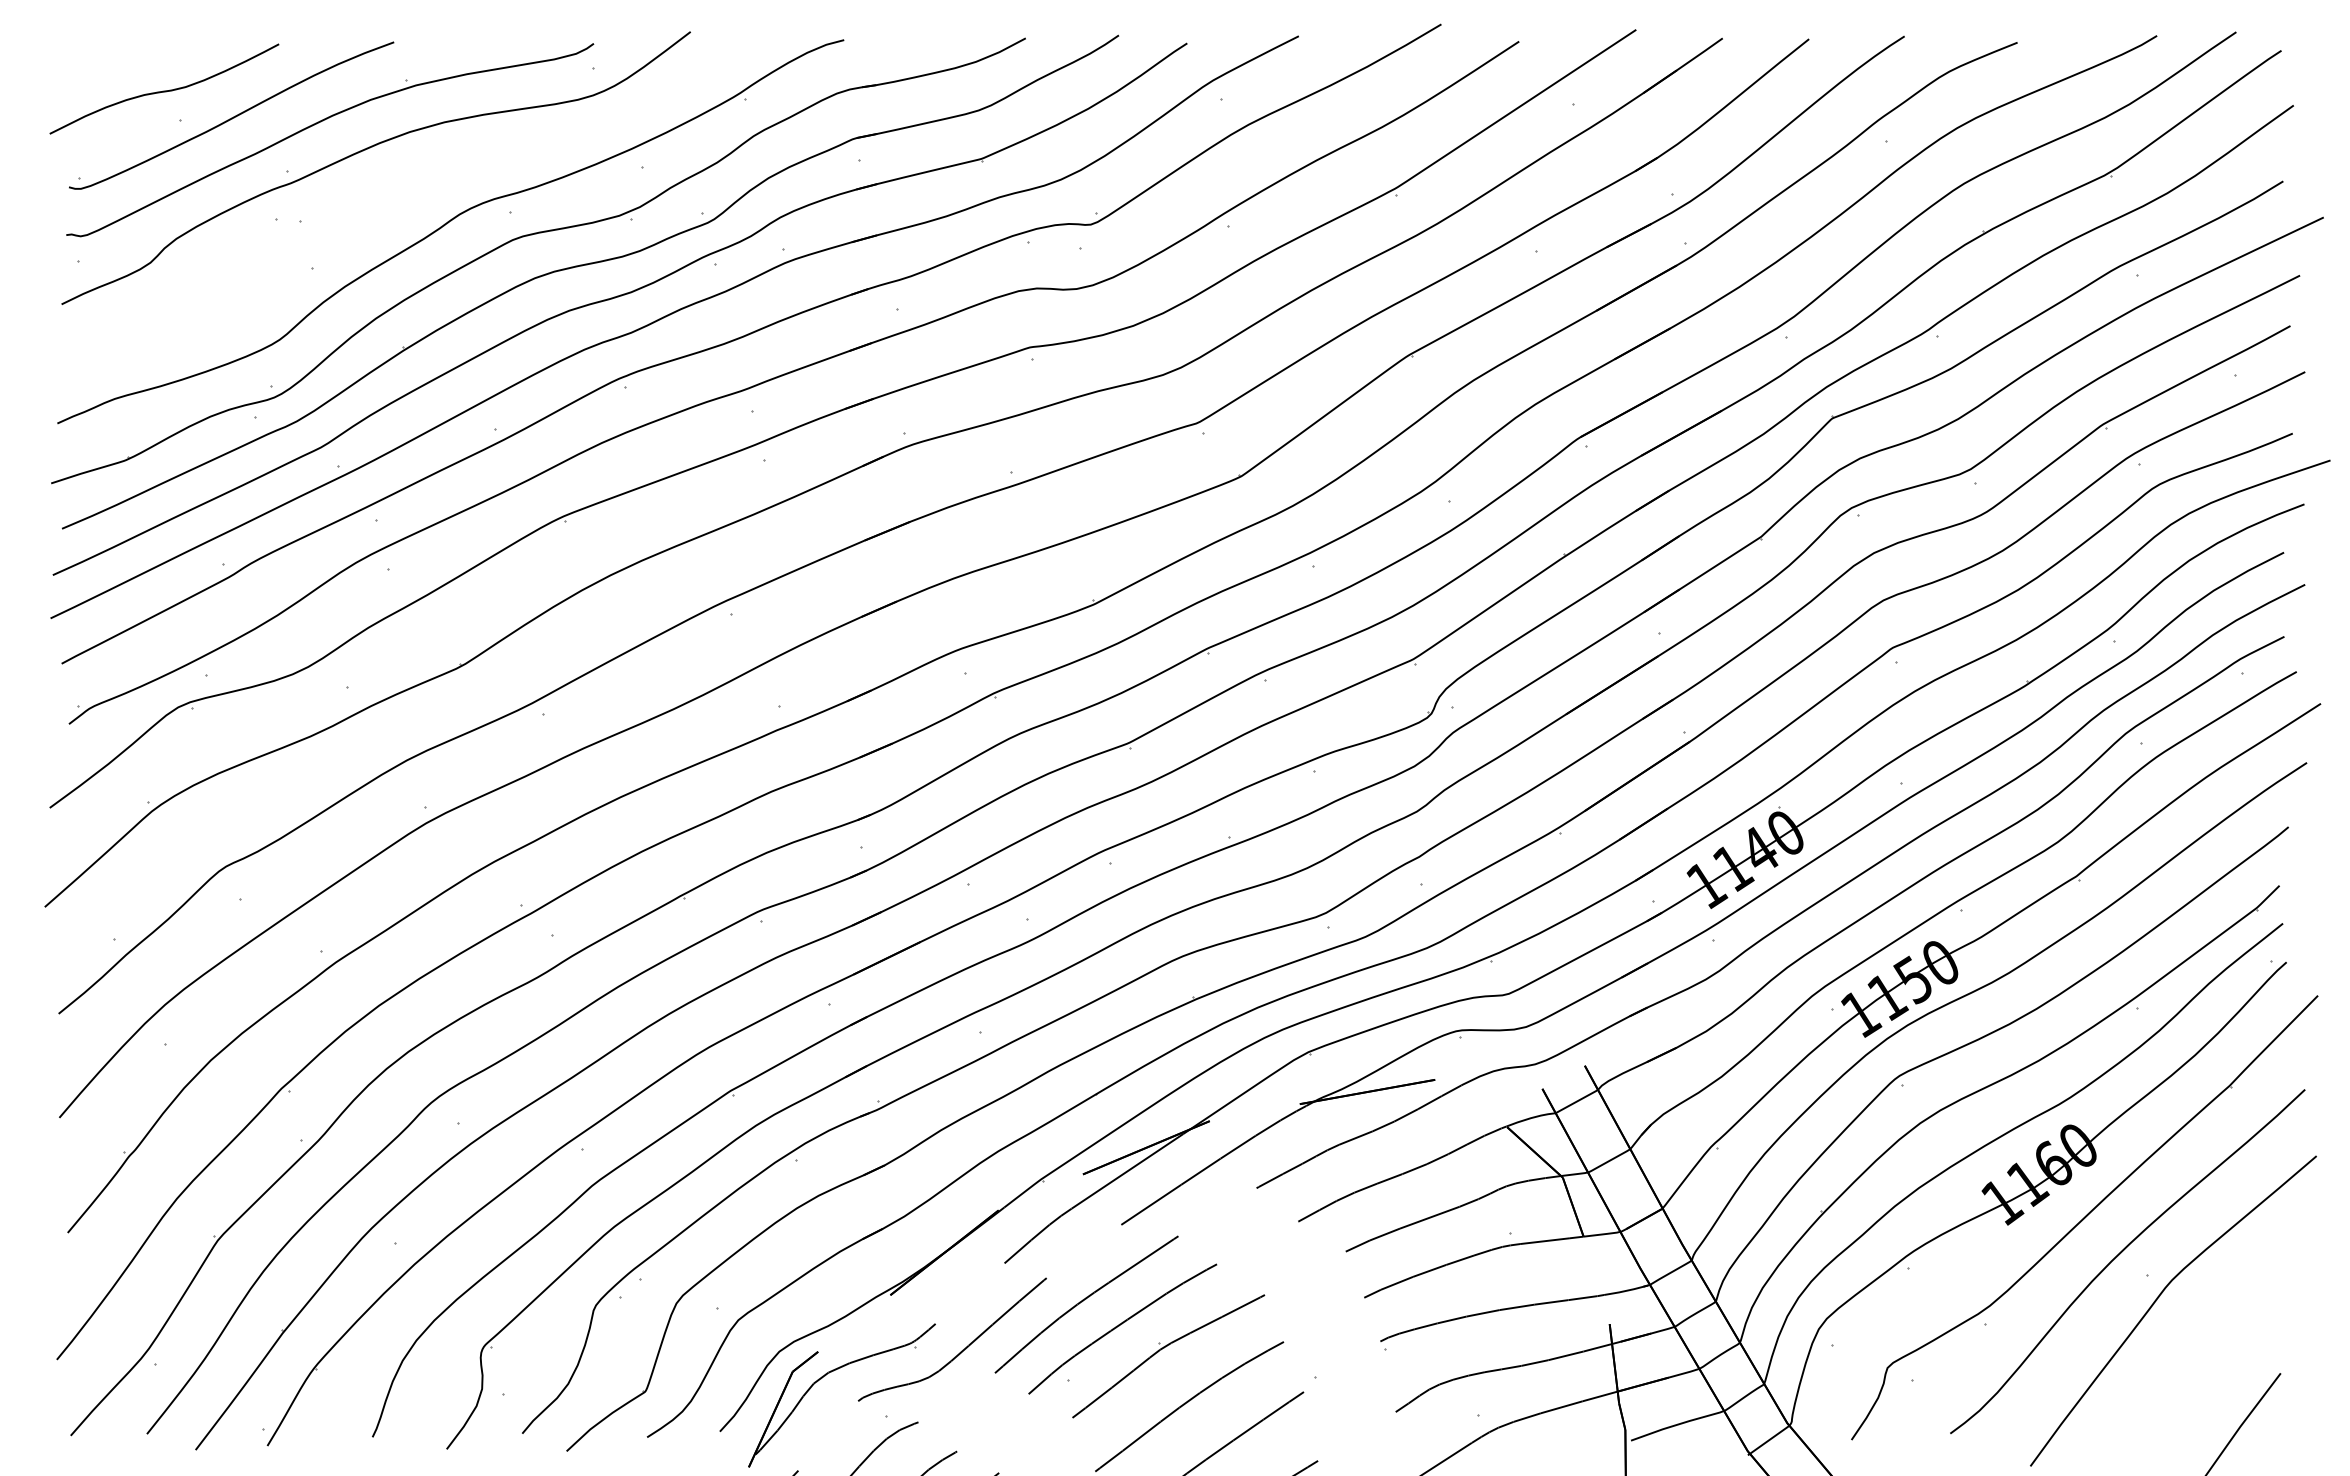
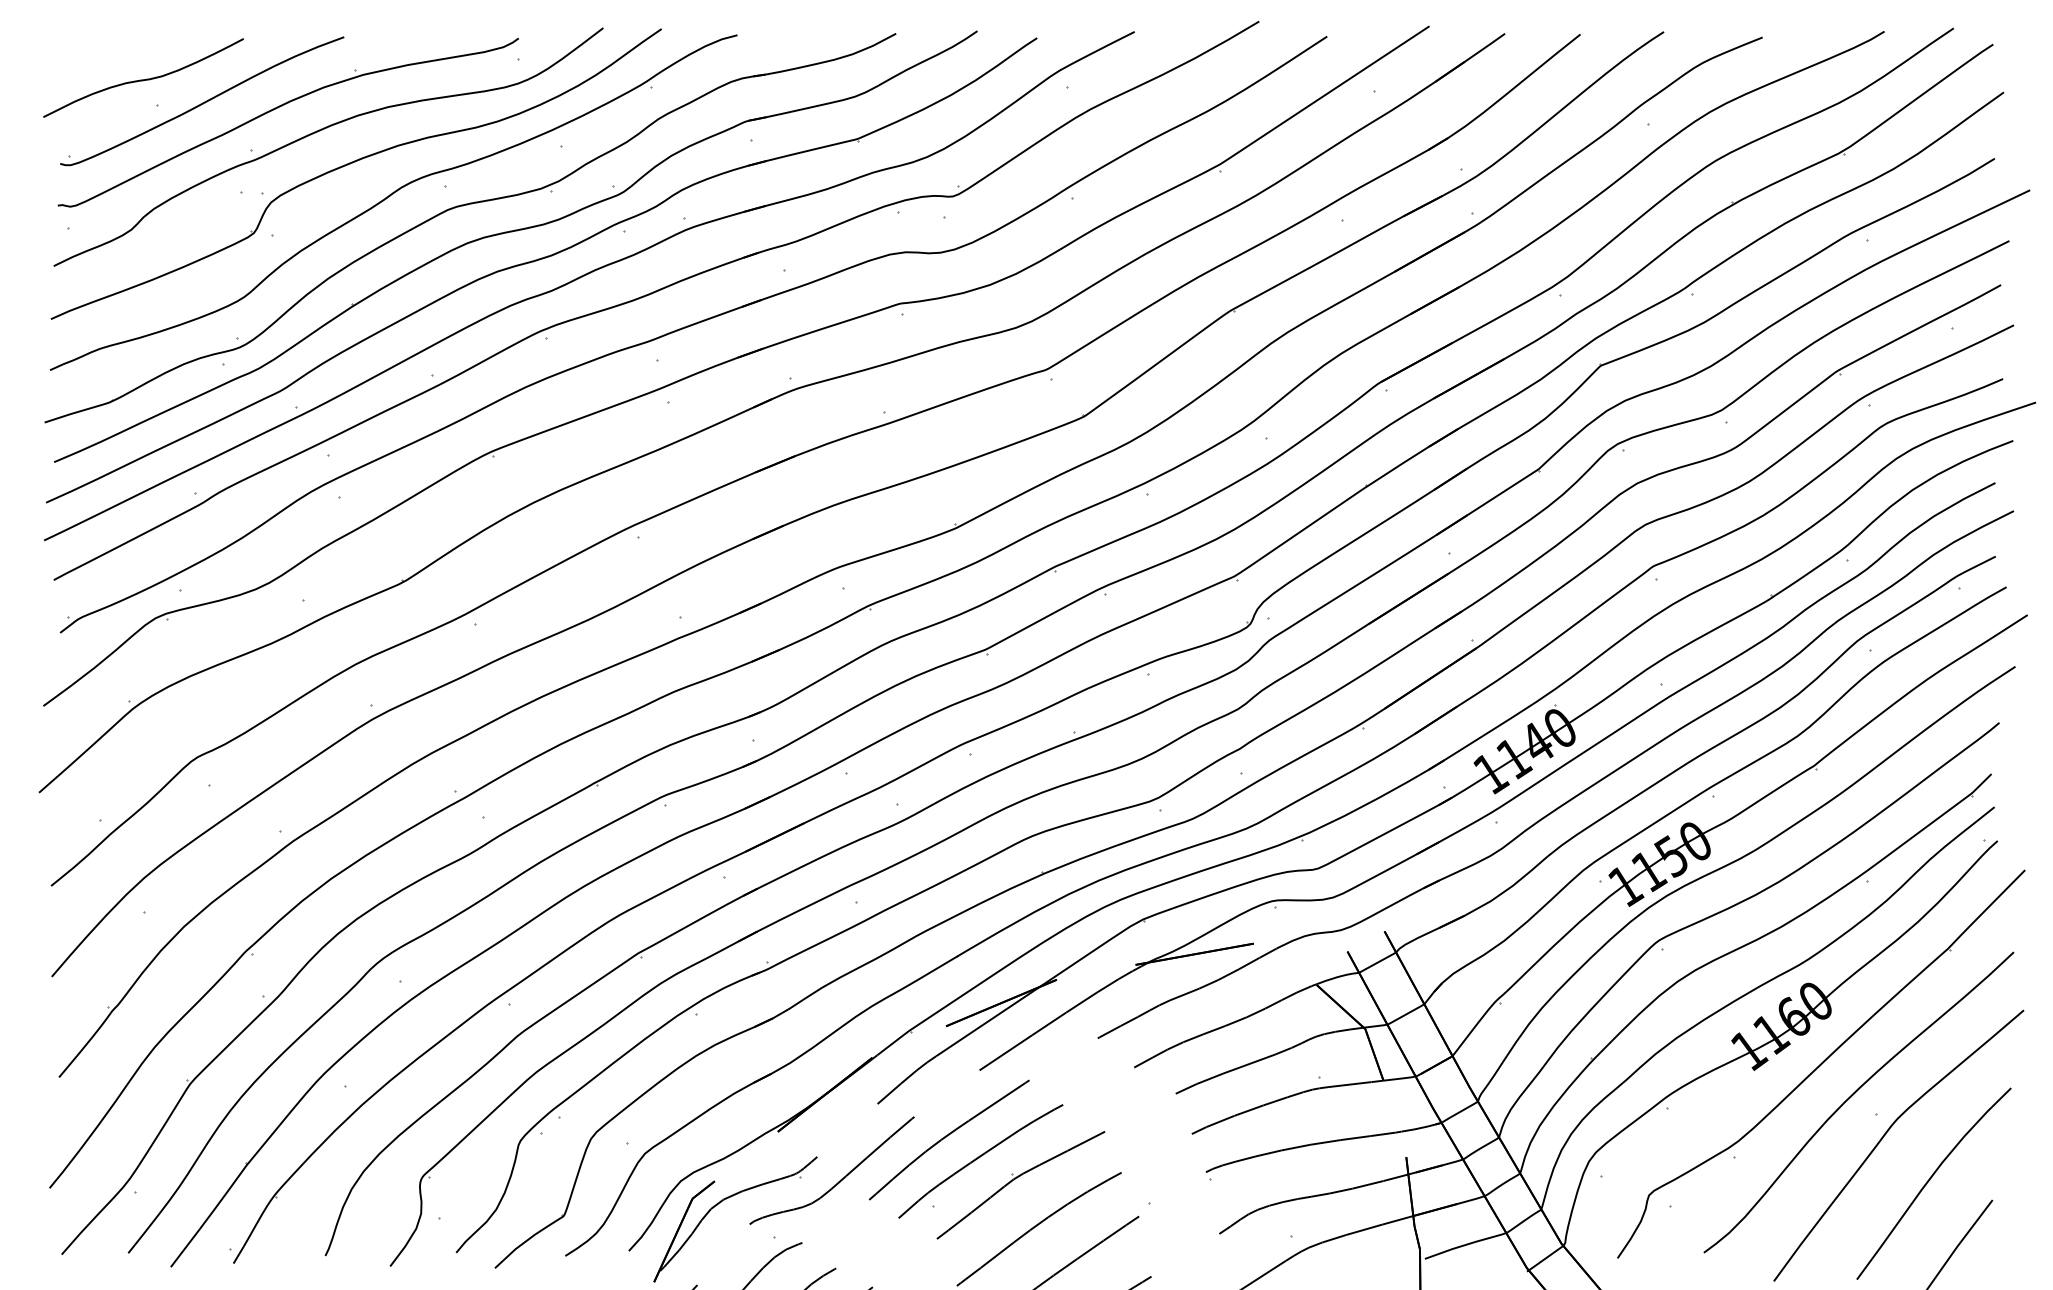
part: (402, 187) -> (351, 164), added
curve: (2209, 1350) -> (1930, 1180), added

